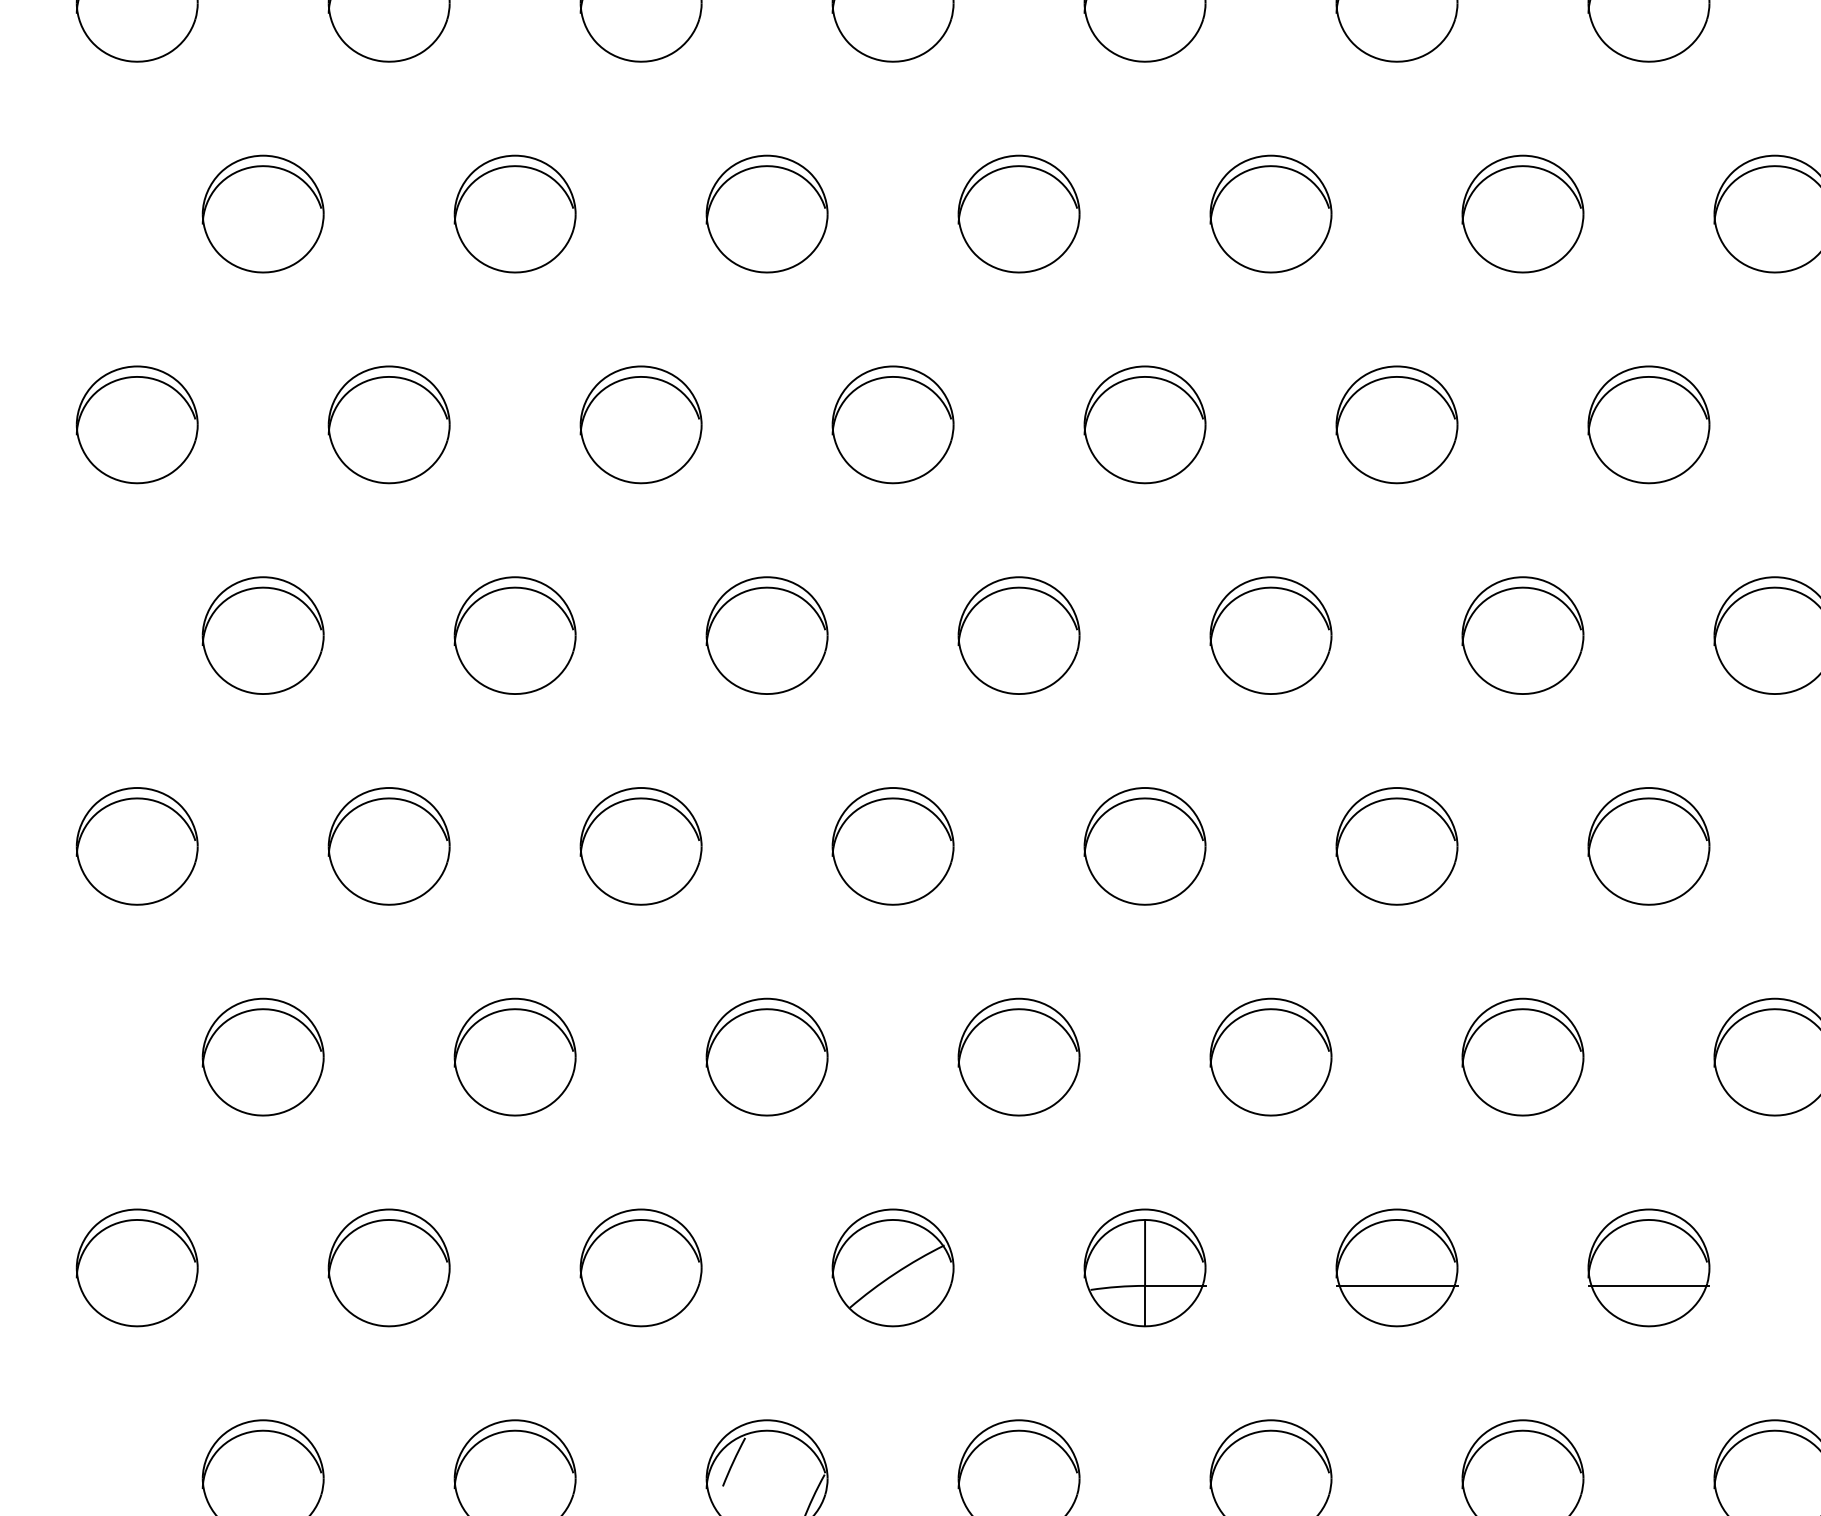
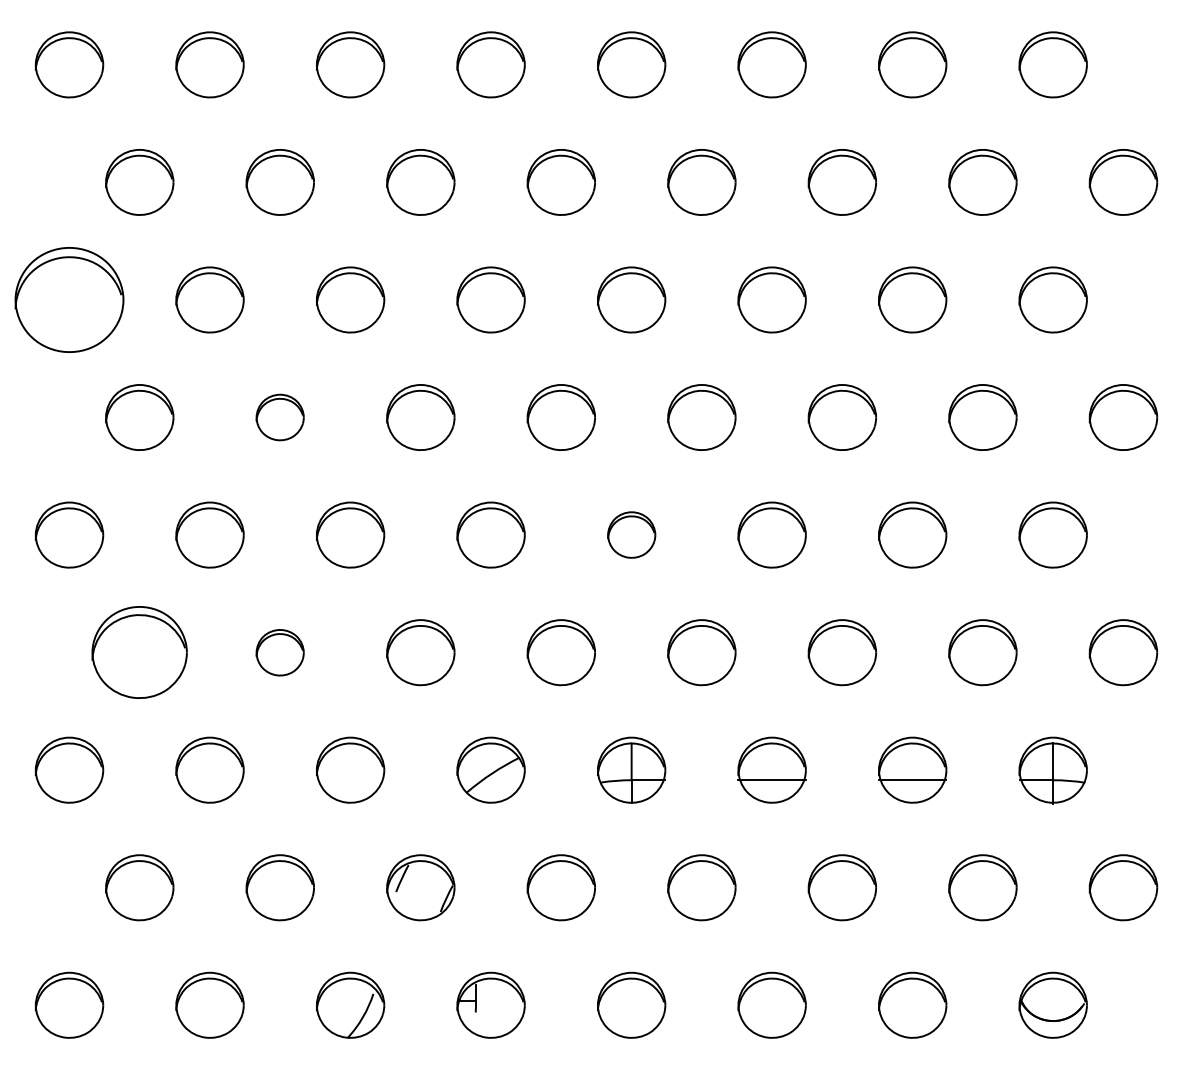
part: (137, 423) -> (69, 299), size x1.6
part: (513, 635) -> (279, 417), size x0.7
part: (1144, 845) -> (631, 534), size x0.7
part: (262, 1056) -> (139, 652), size x1.4
part: (513, 1056) -> (279, 652), size x0.7

